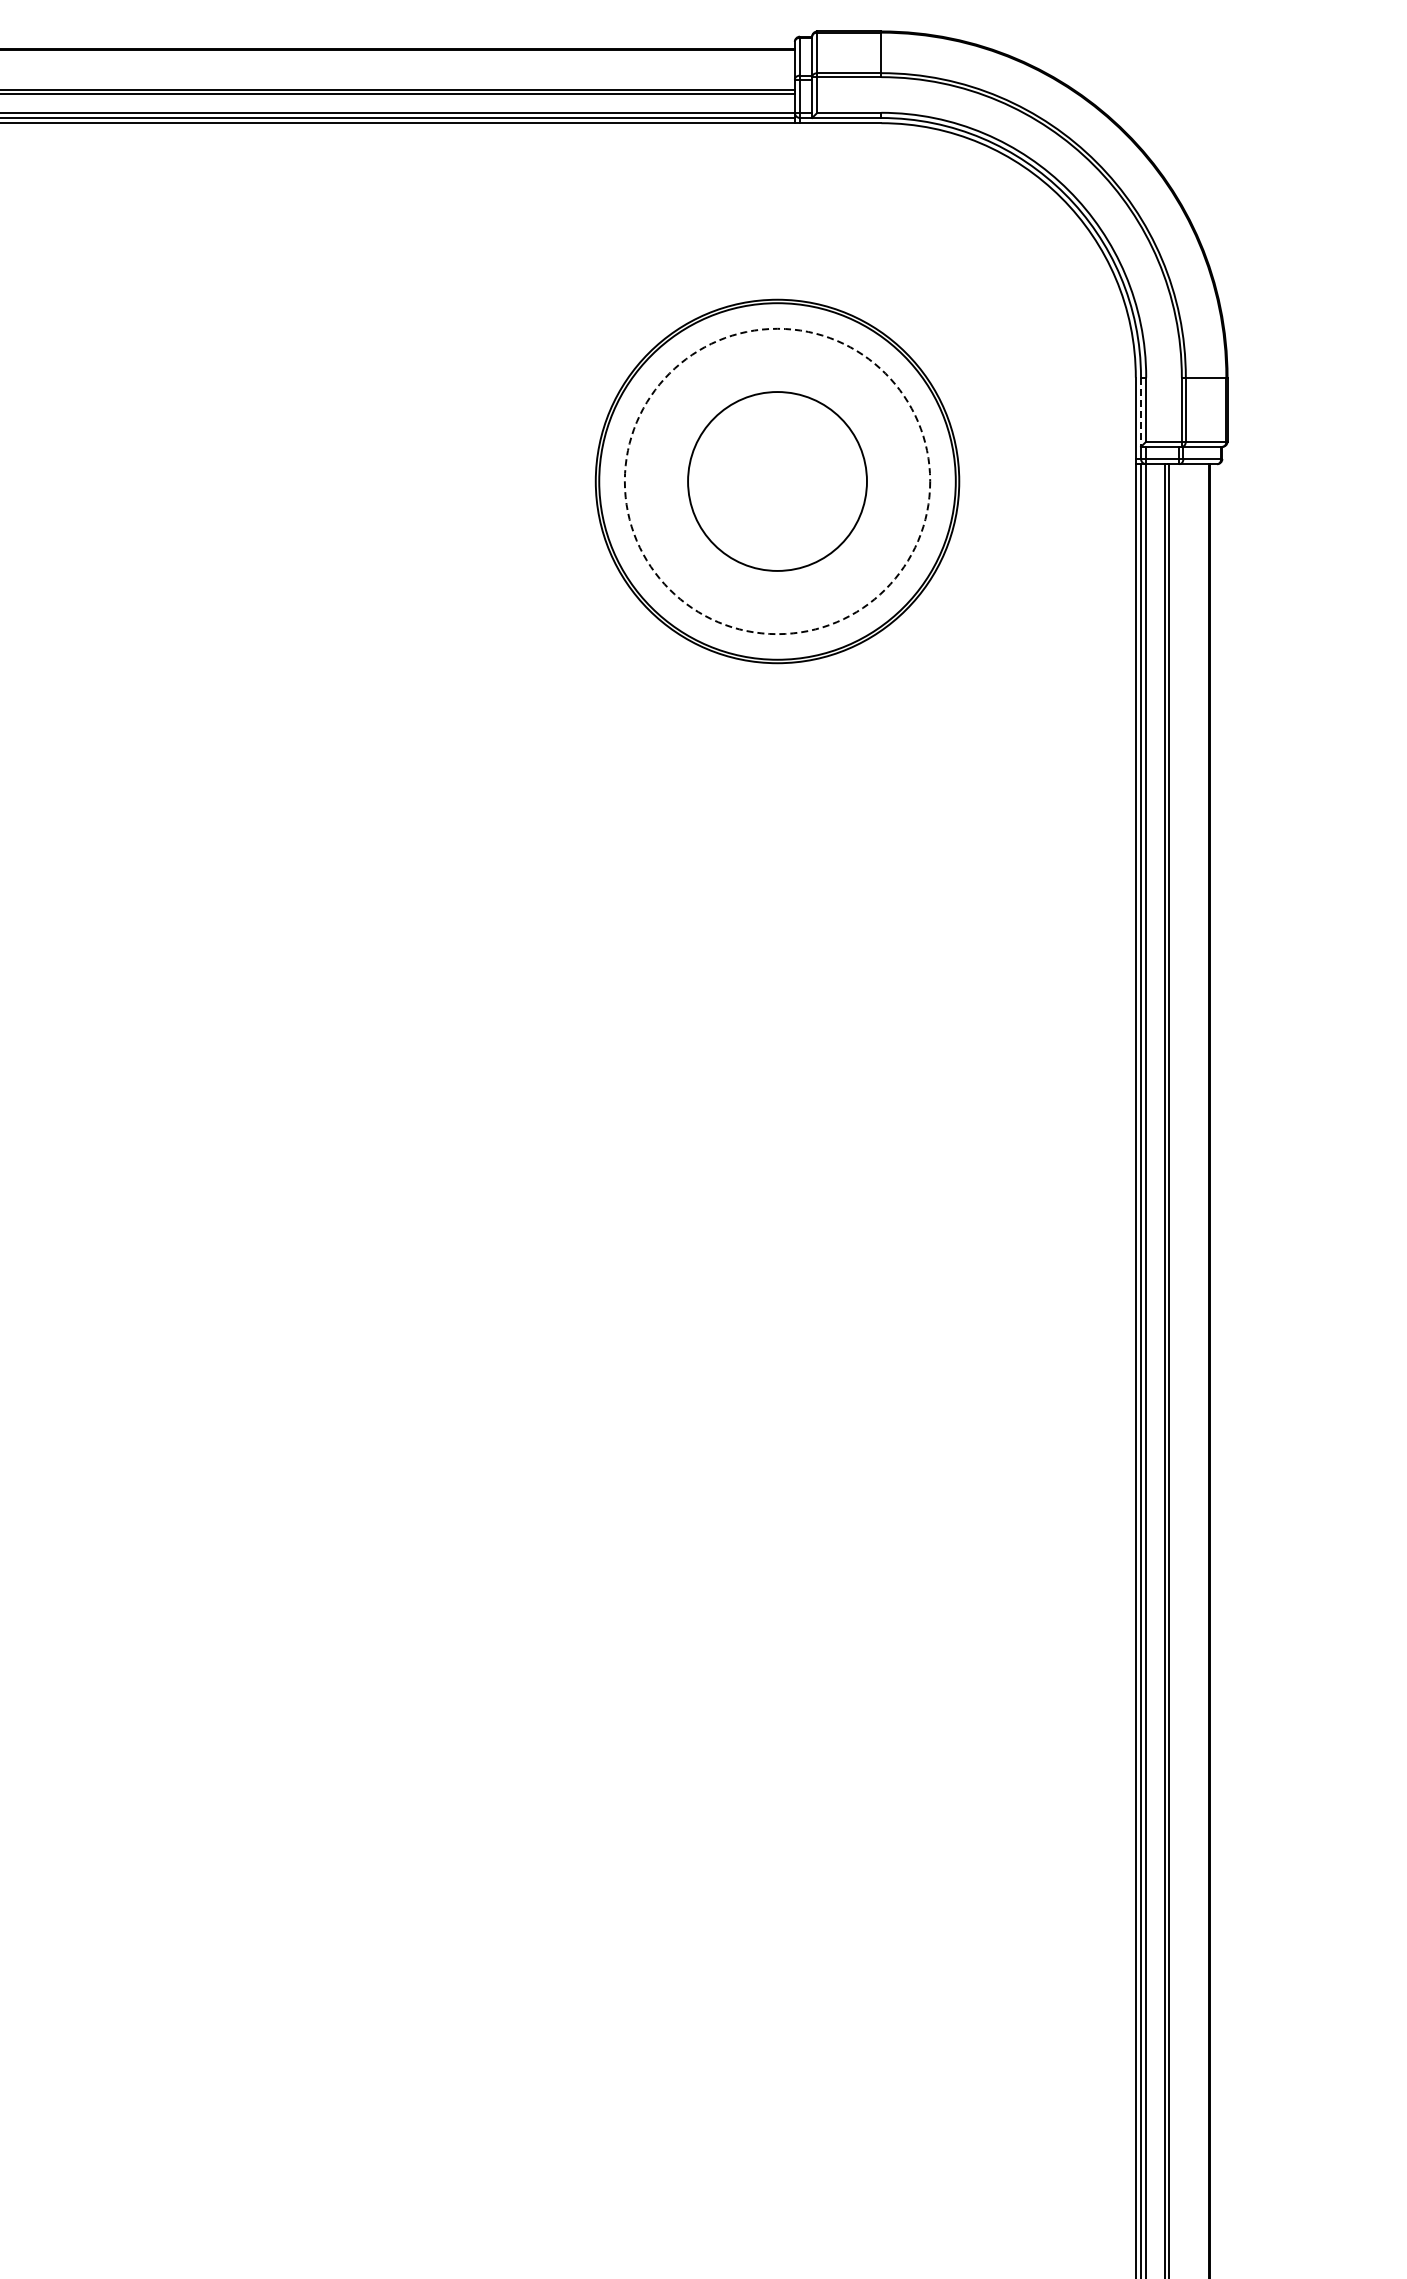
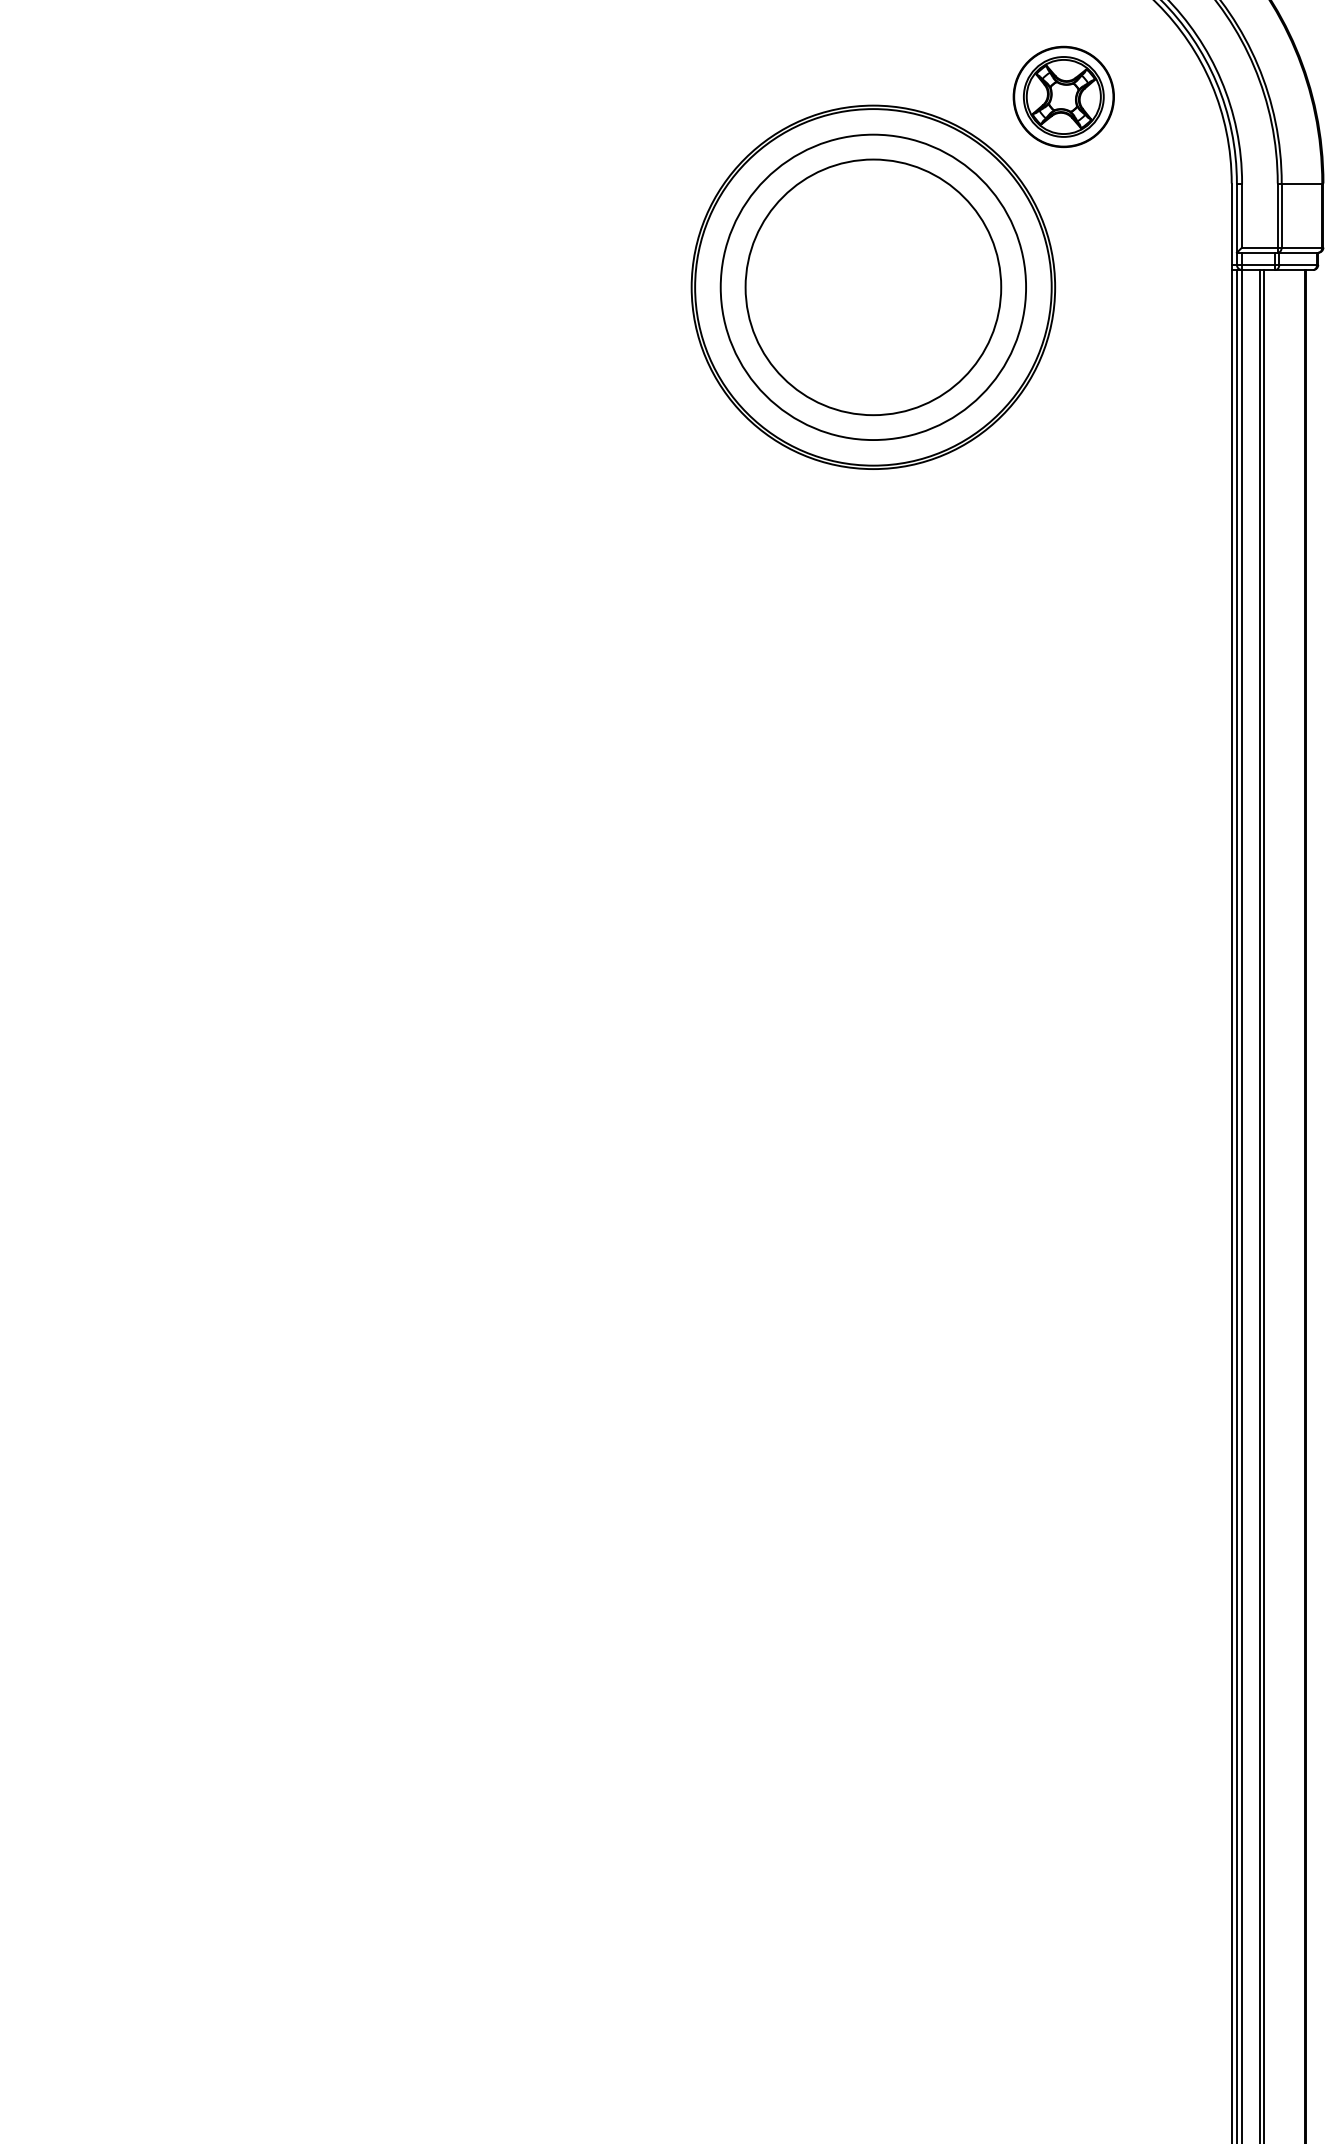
part: (967, 291) -> (1063, 97), added
line: (1141, 412) -> (1237, 218), dashed -> solid
circle: (777, 481) -> (873, 287), dashed -> solid
circle: (777, 481) -> (873, 287), size x1.43

